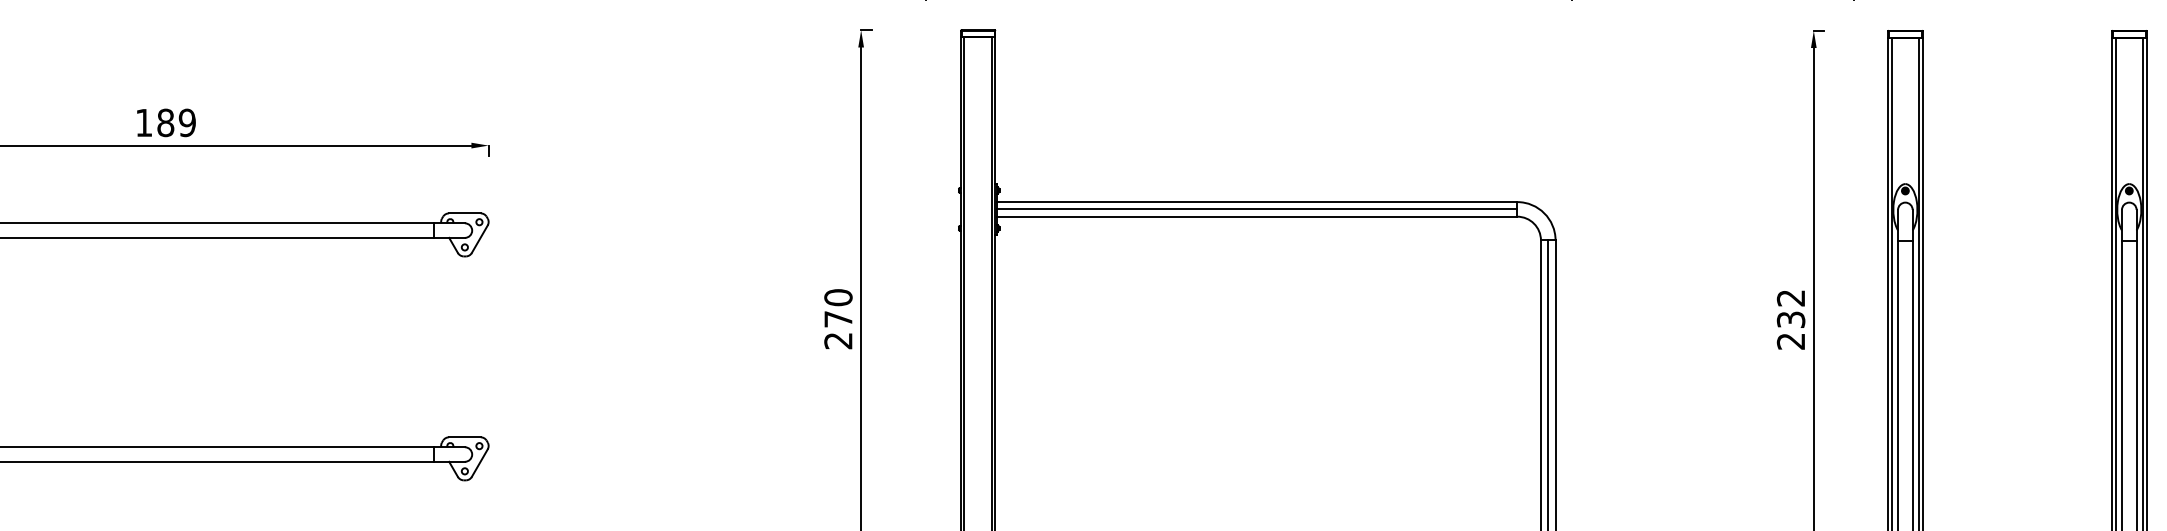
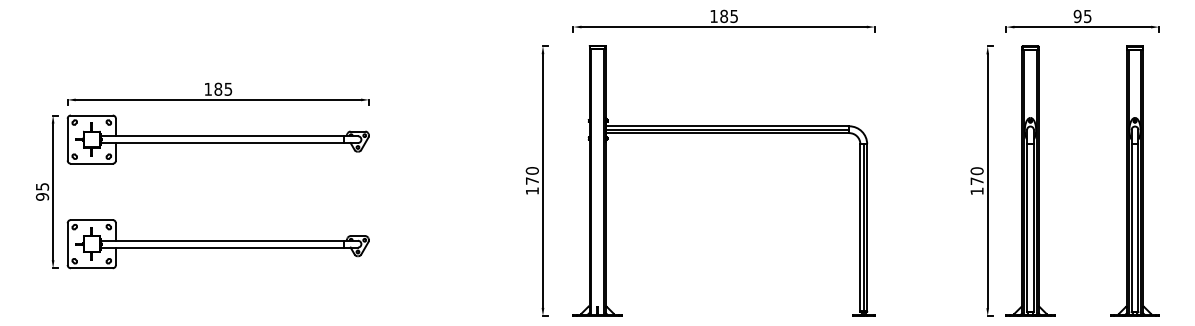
text: (187, 121) -> (228, 88), 189 -> 185
text: (1789, 320) -> (976, 181), 232 -> 170
text: (836, 339) -> (531, 190), 270 -> 170

